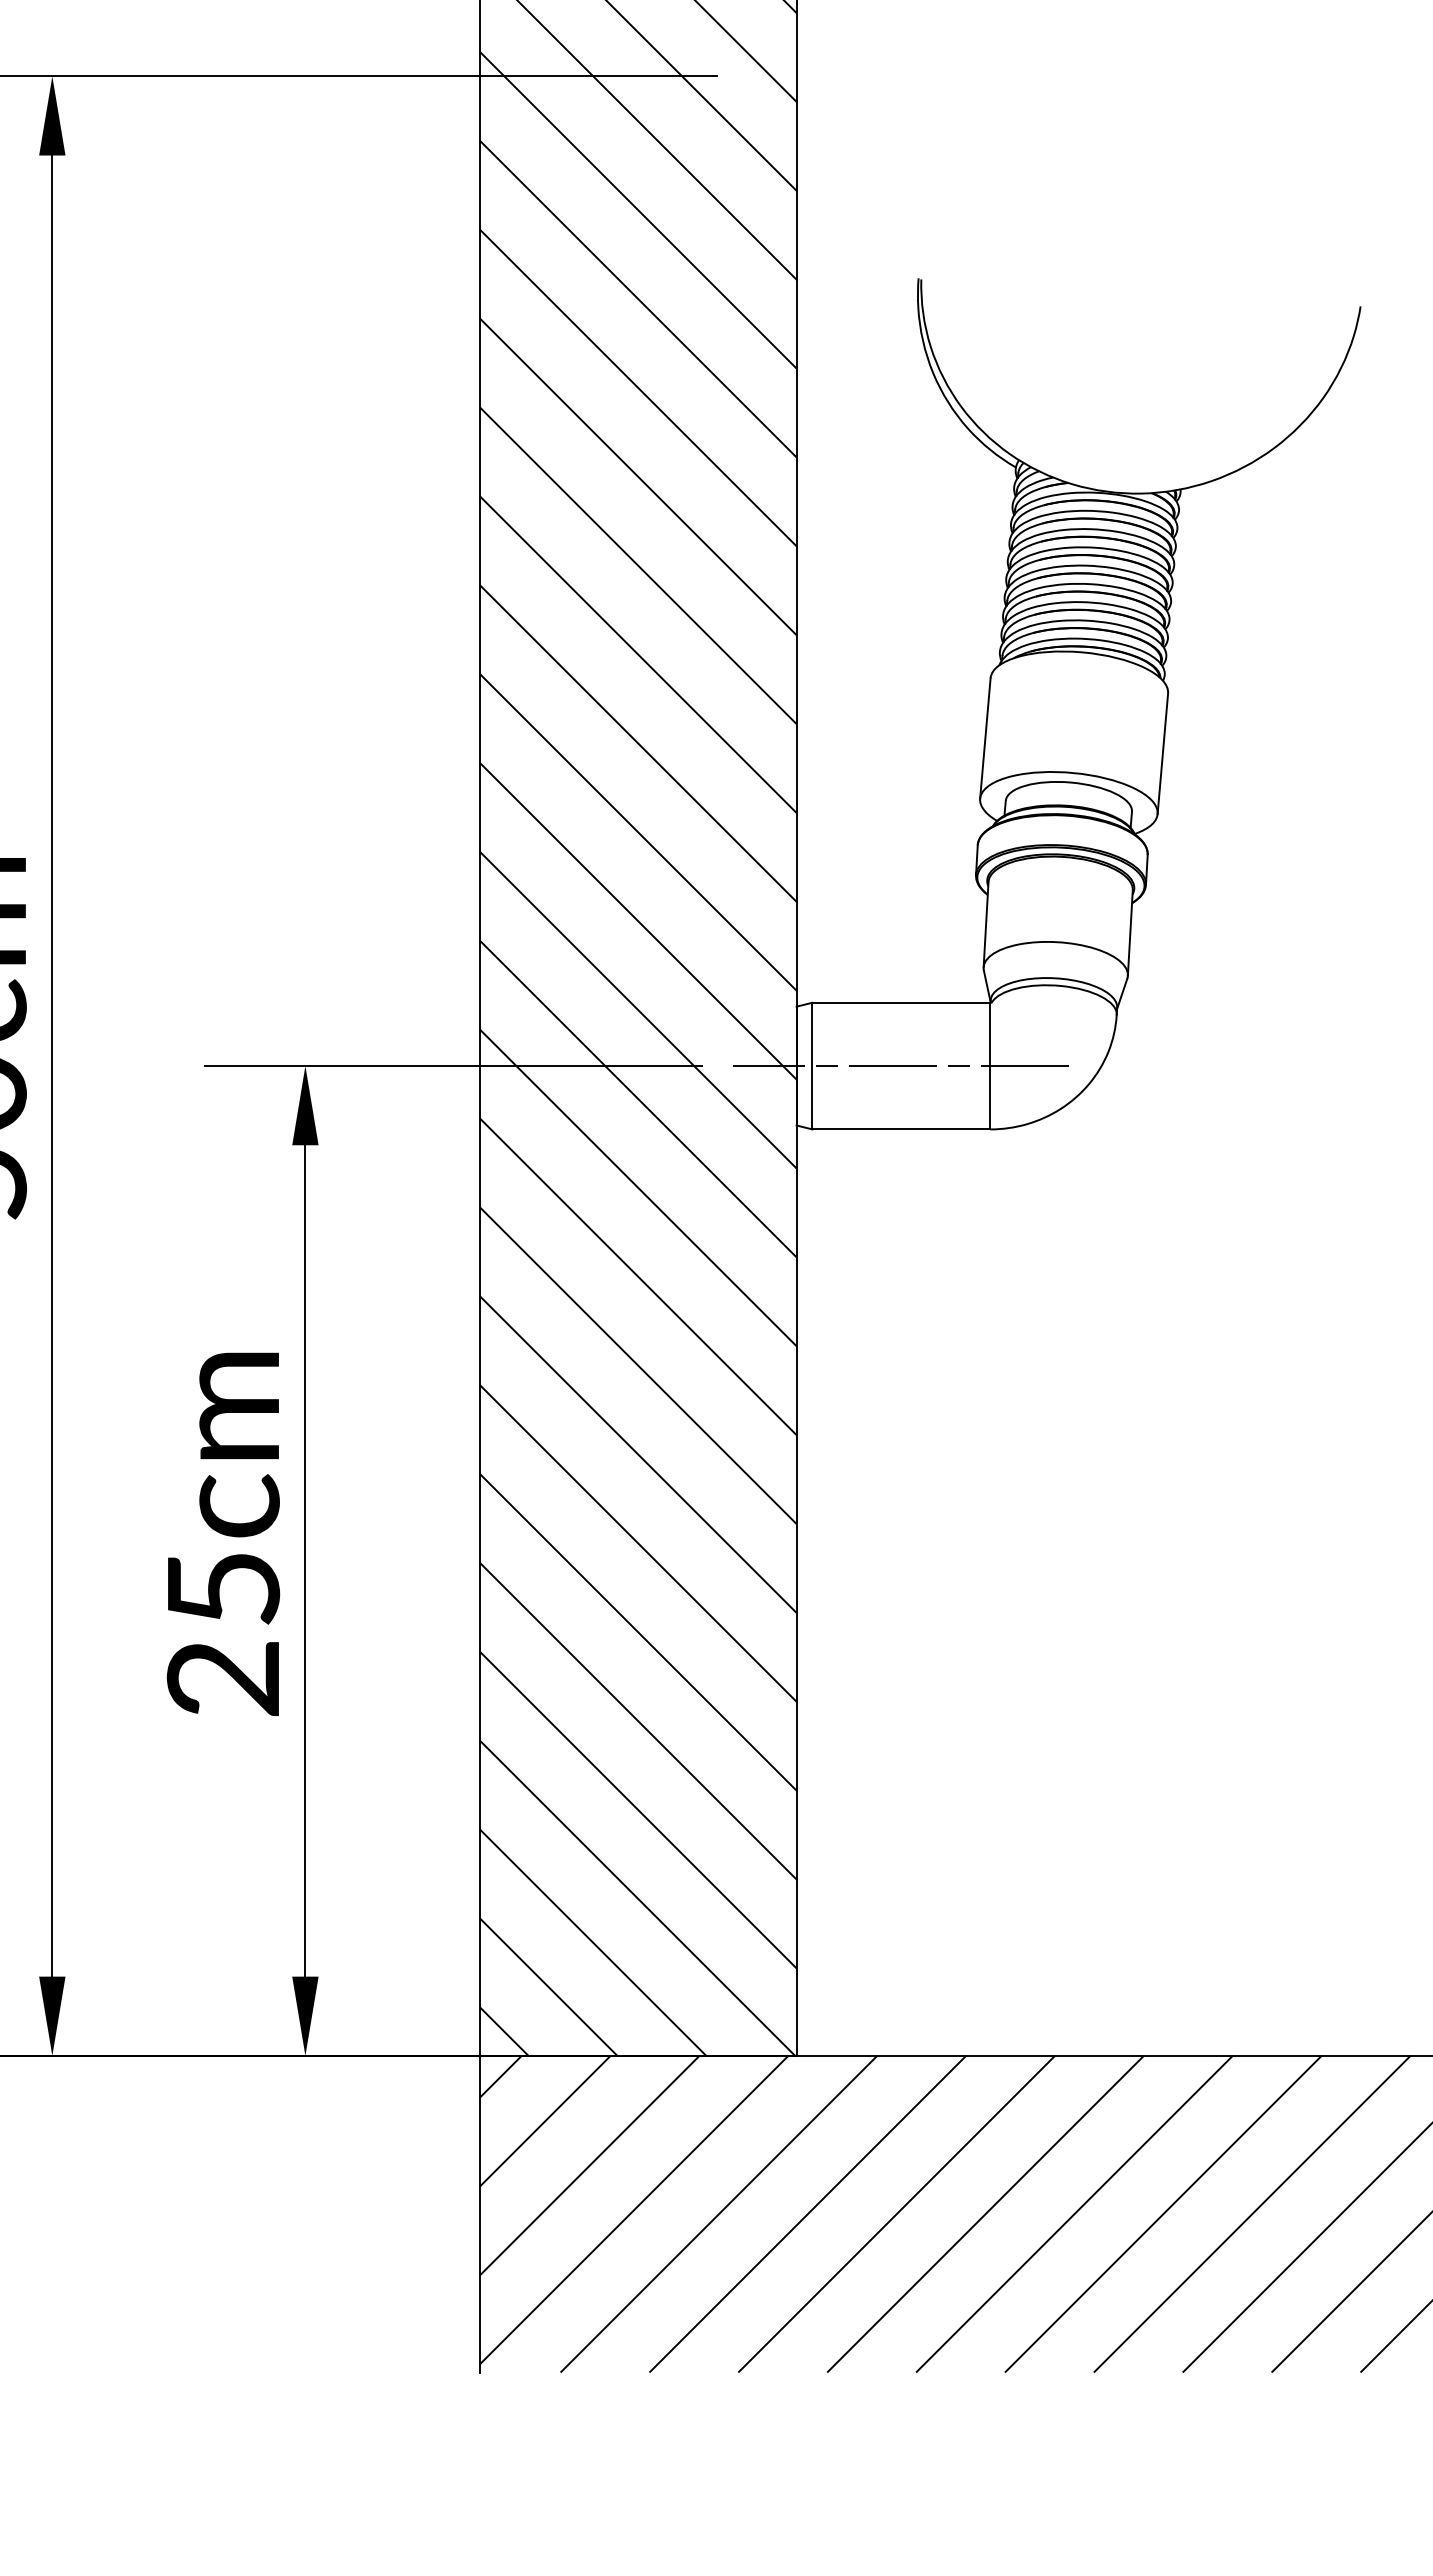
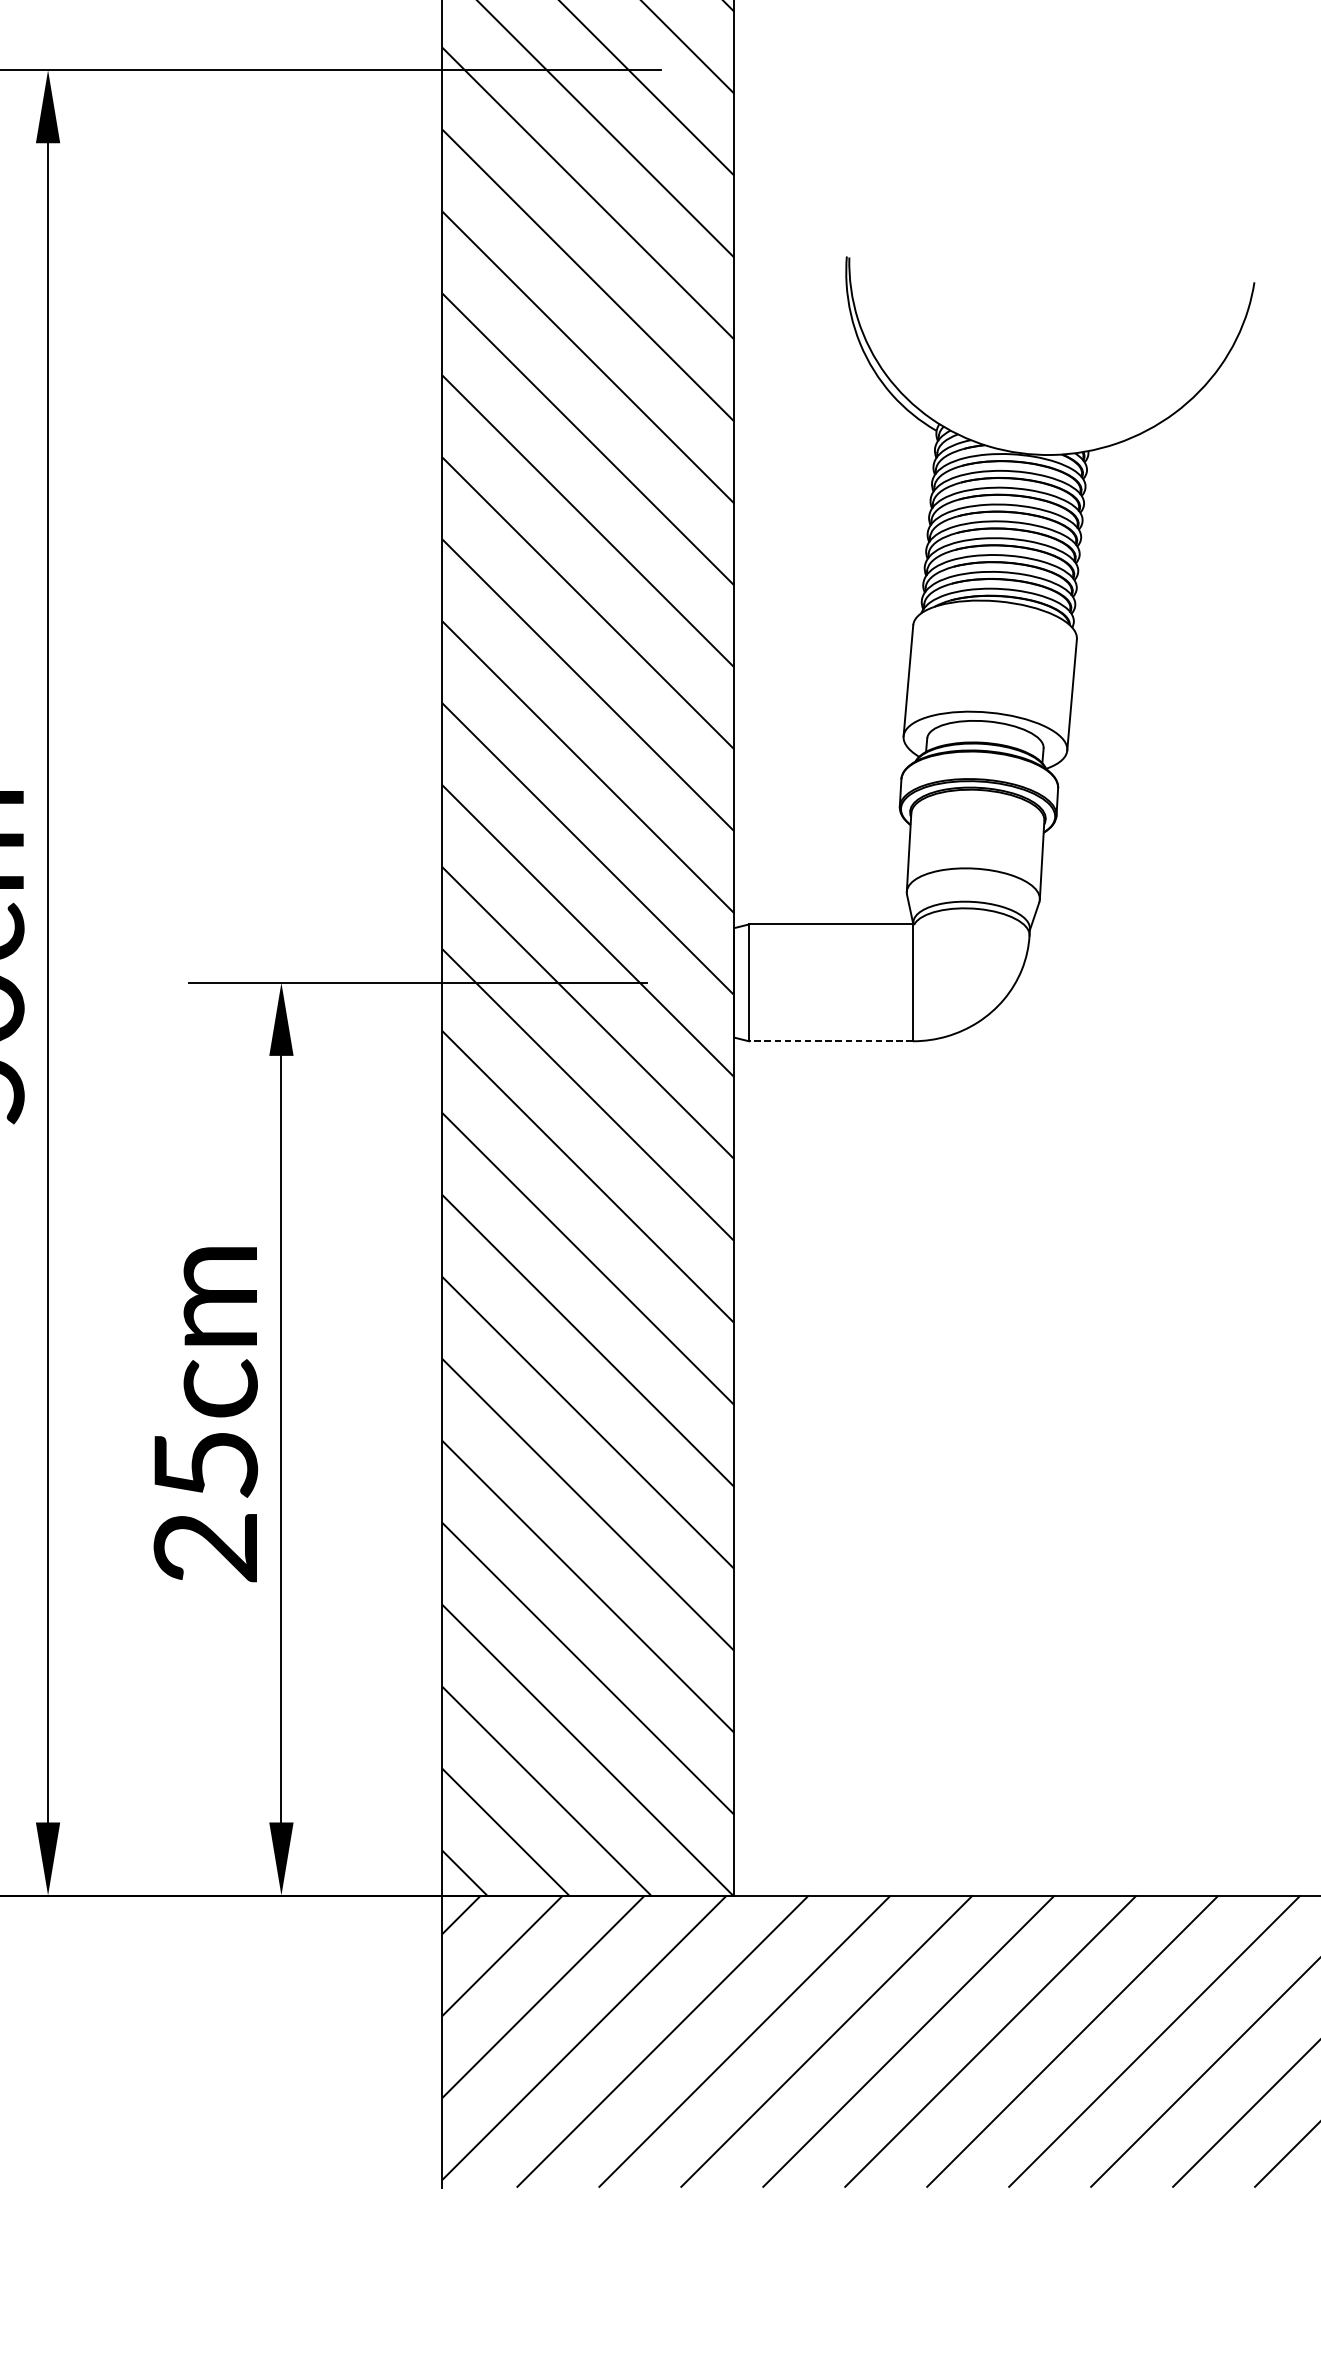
line: (901, 1066) -> (831, 983), removed
line: (901, 1129) -> (831, 1041), solid -> dashed

